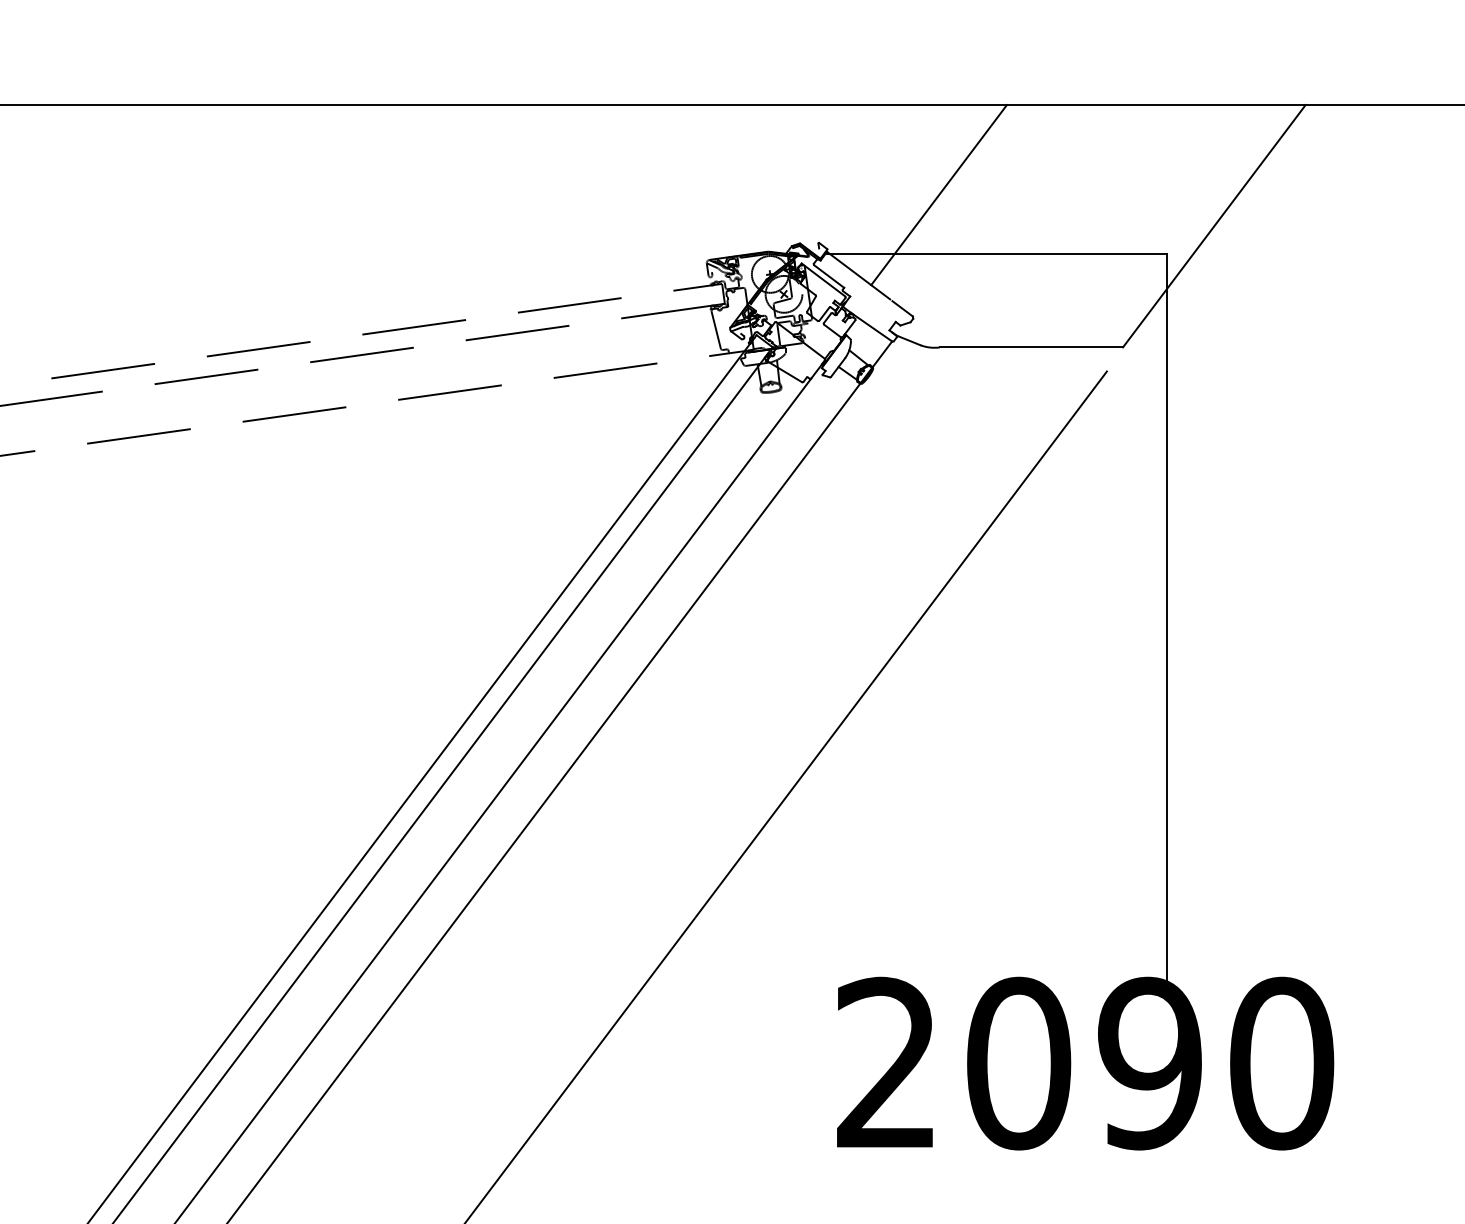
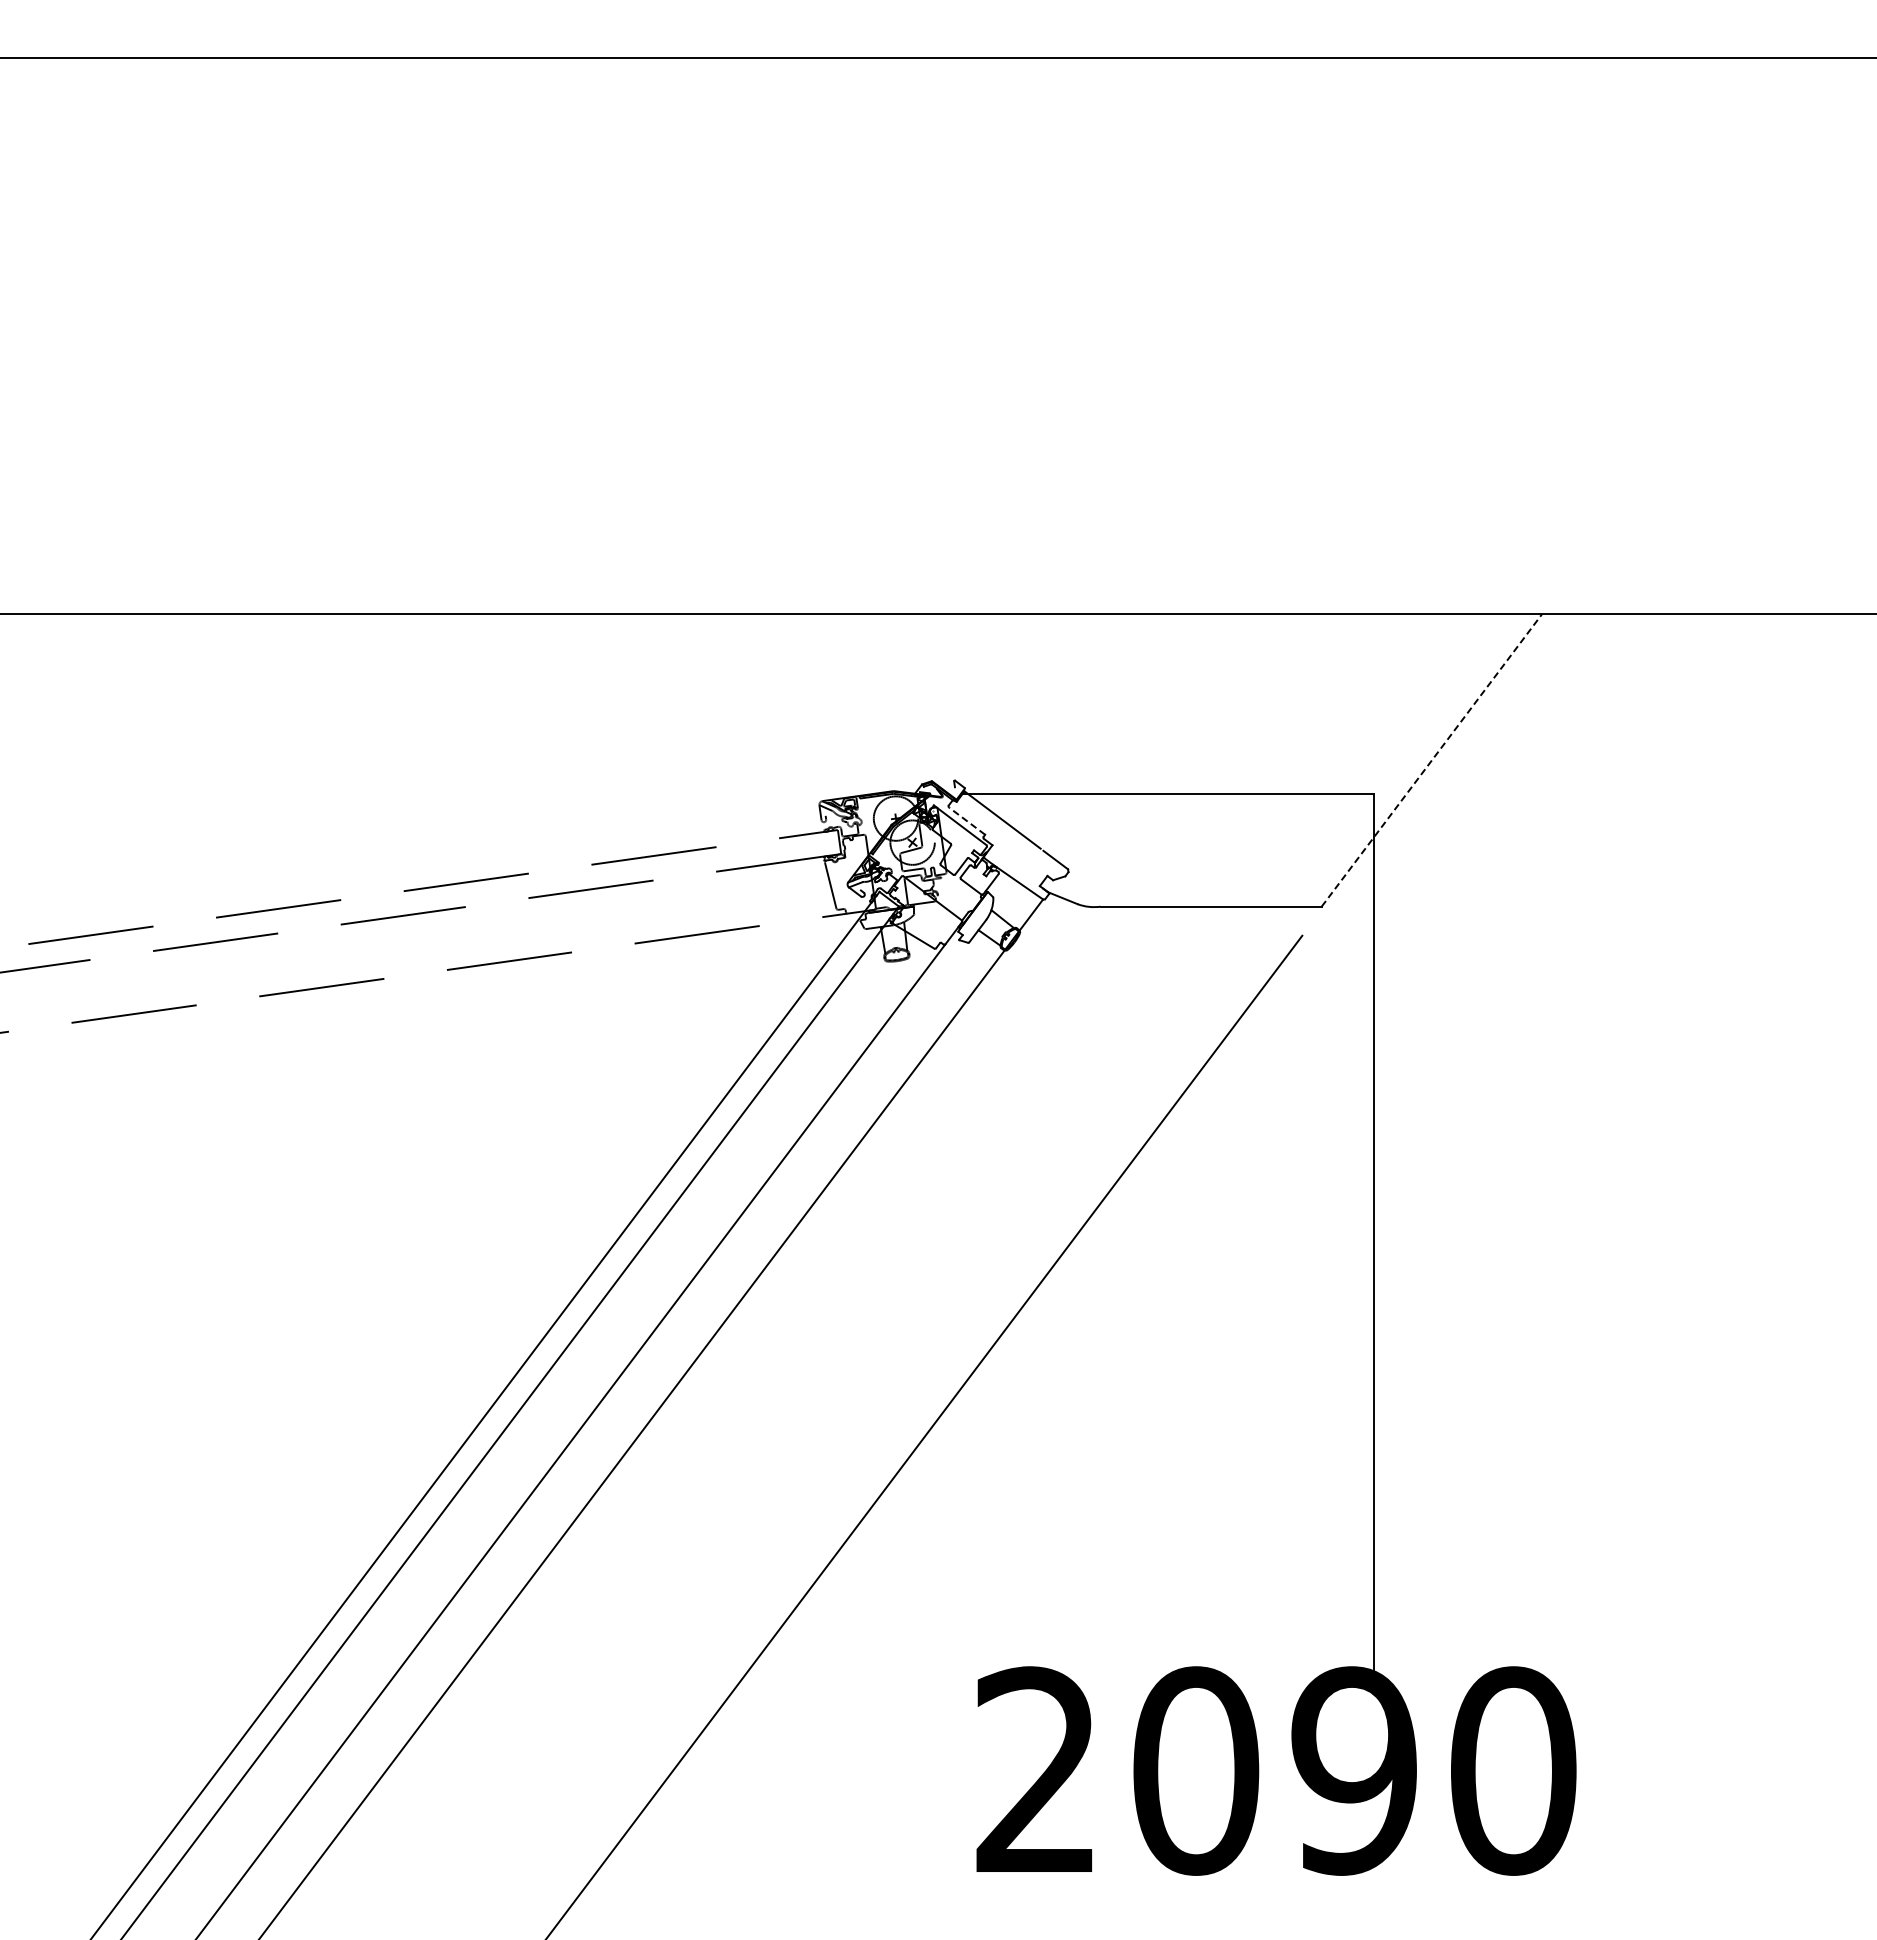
line: (938, 194) -> (1099, 722), removed
line: (1214, 226) -> (1432, 760), solid -> dashed
line: (829, 276) -> (967, 821), solid -> dashed

